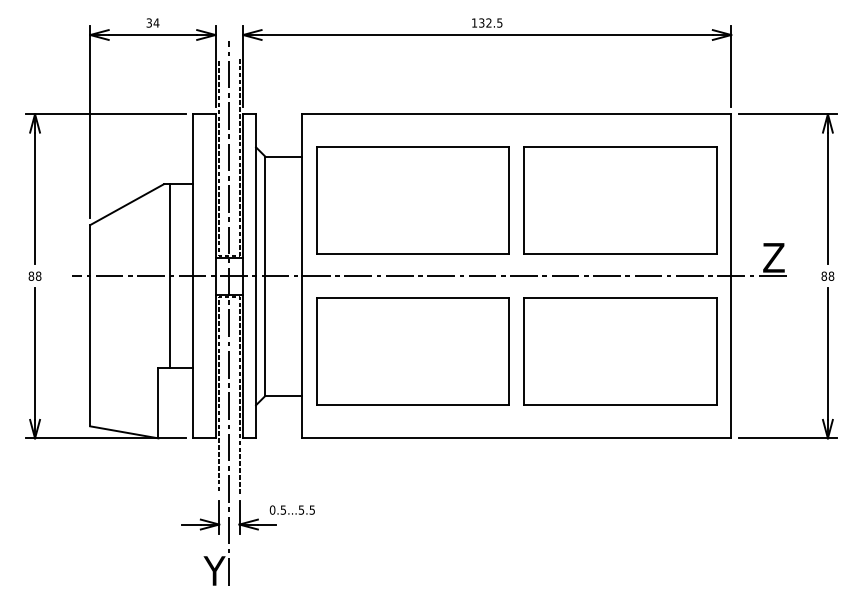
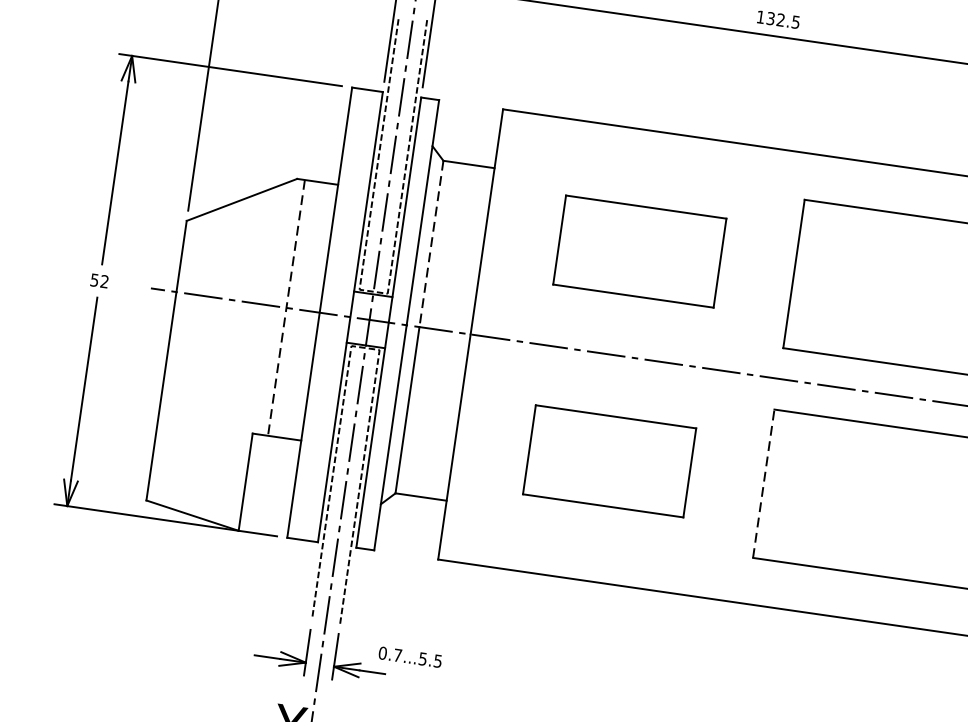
part: (412, 200) -> (639, 251), size x0.6
line: (265, 216) -> (431, 244), solid -> dashed
text: (34, 275) -> (99, 279), 88 -> 52
line: (169, 276) -> (286, 308), solid -> dashed
part: (412, 351) -> (608, 460), size x0.6
line: (524, 351) -> (764, 483), solid -> dashed
text: (282, 509) -> (396, 654), 0.5...5.5 -> 0.7...5.5

